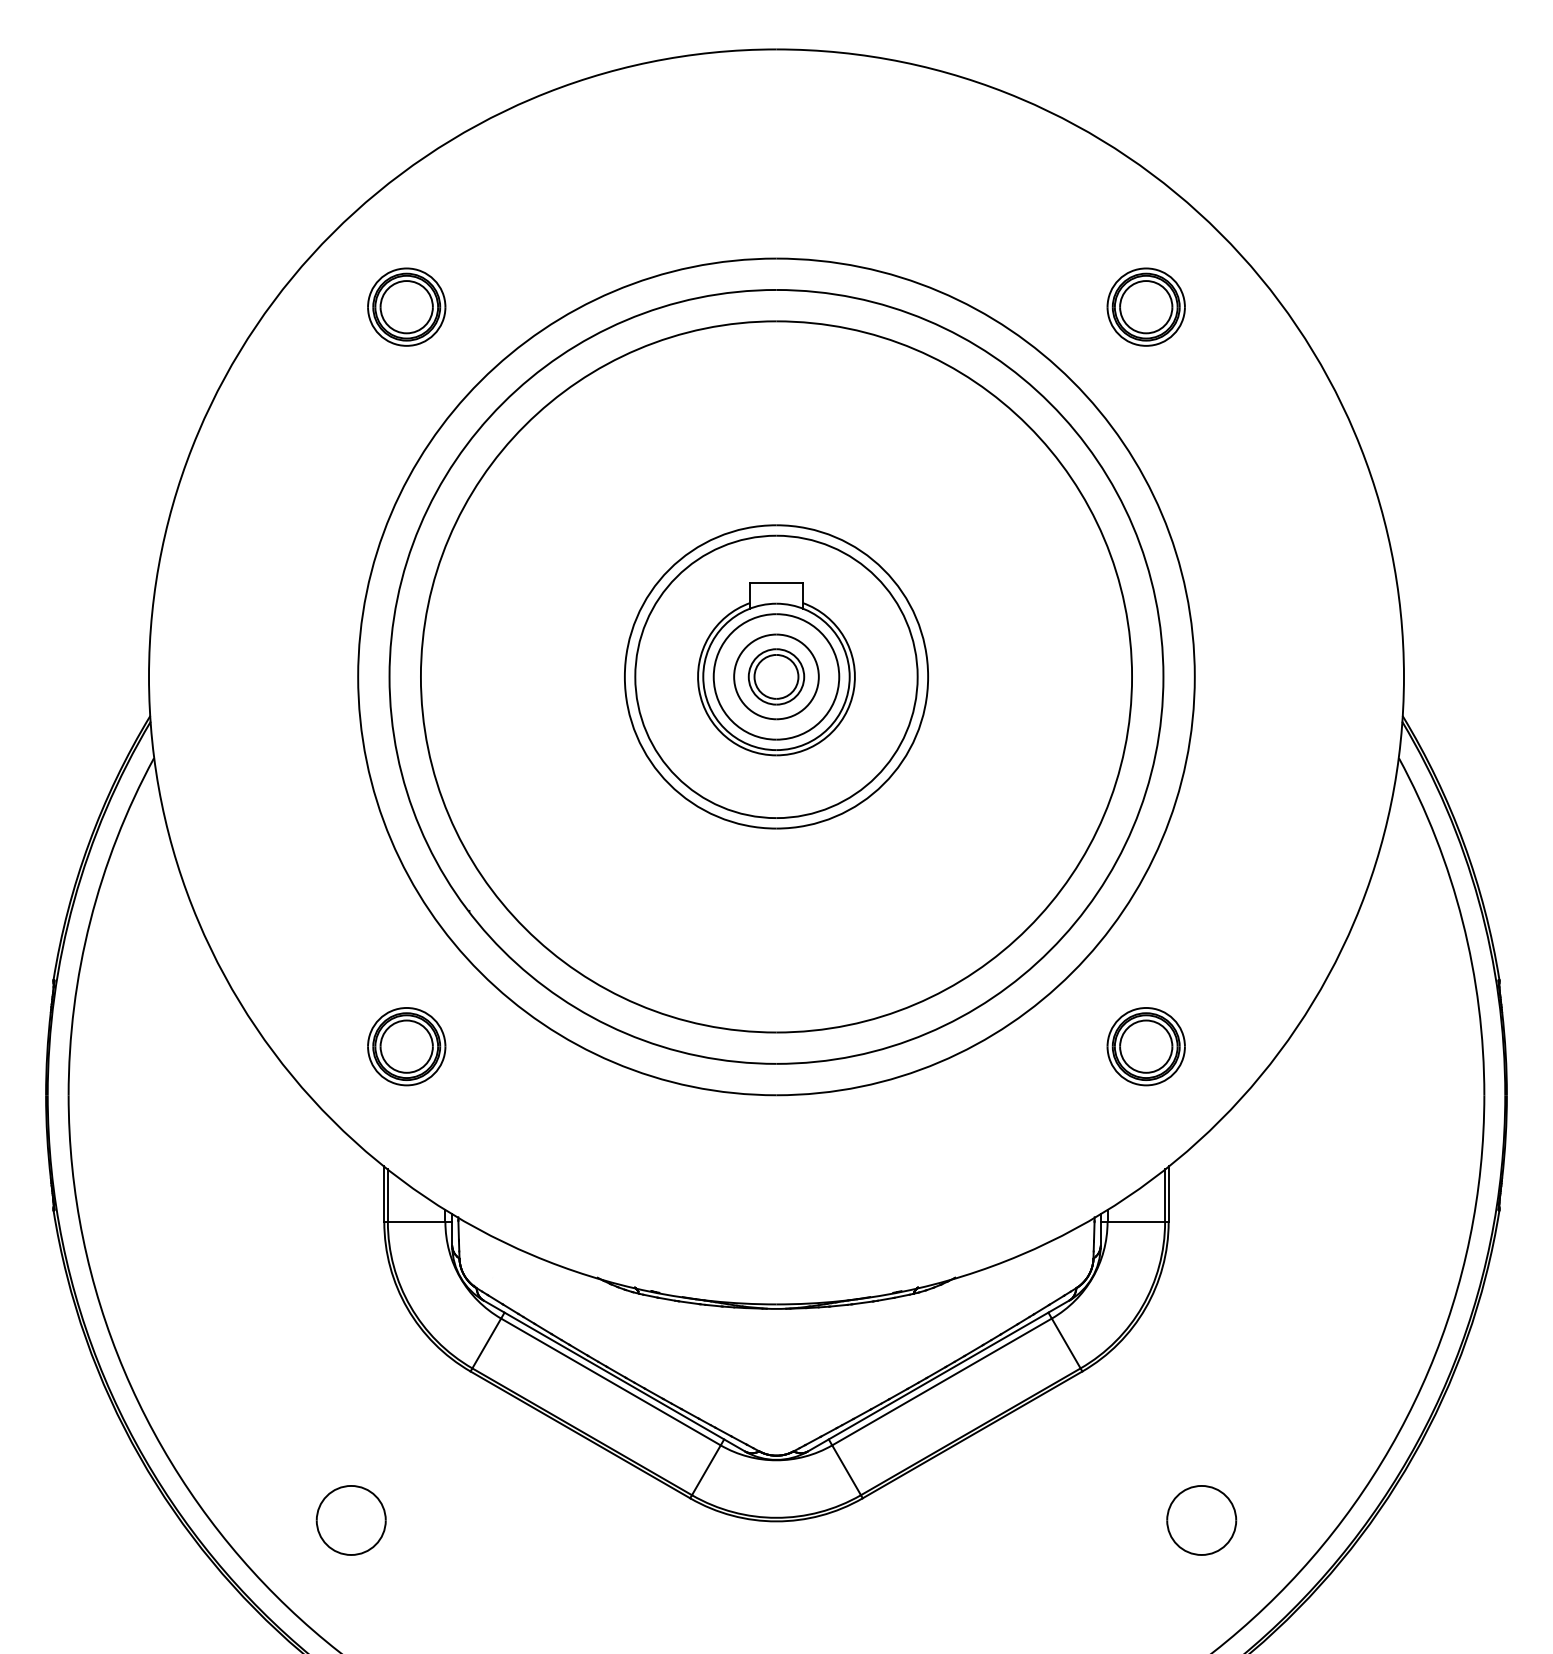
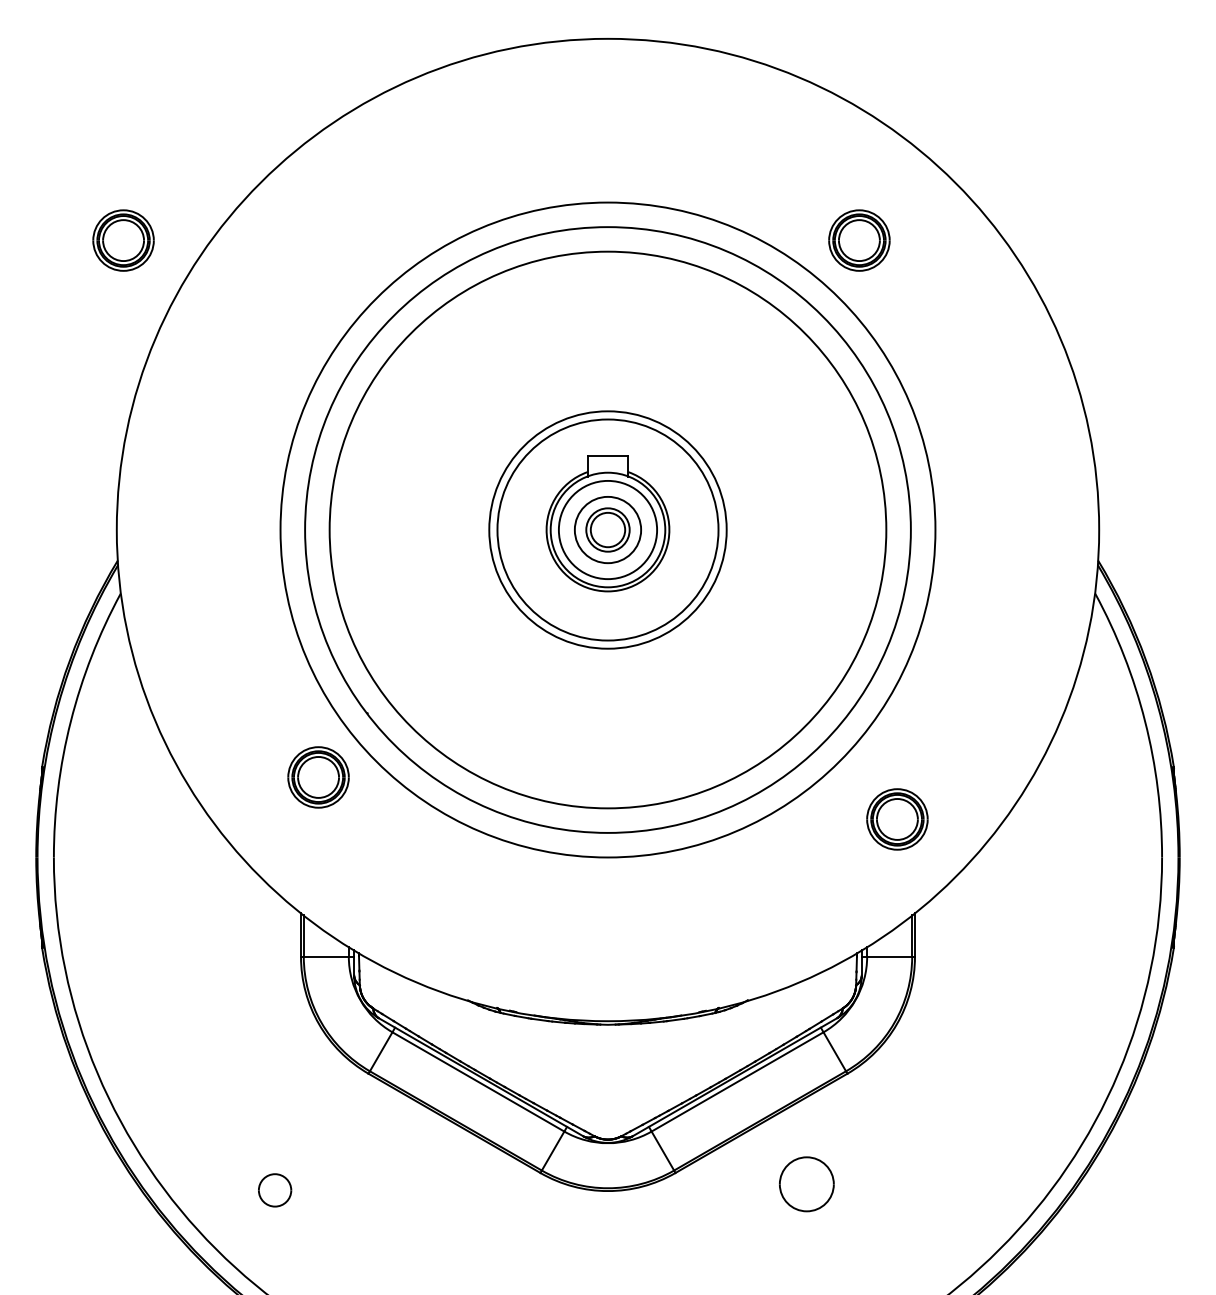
part: (406, 307) -> (123, 240), moved
part: (1146, 307) -> (859, 240), moved
part: (406, 1046) -> (318, 777), moved
part: (350, 1520) -> (274, 1190), size x0.6
part: (1201, 1520) -> (806, 1184), moved

